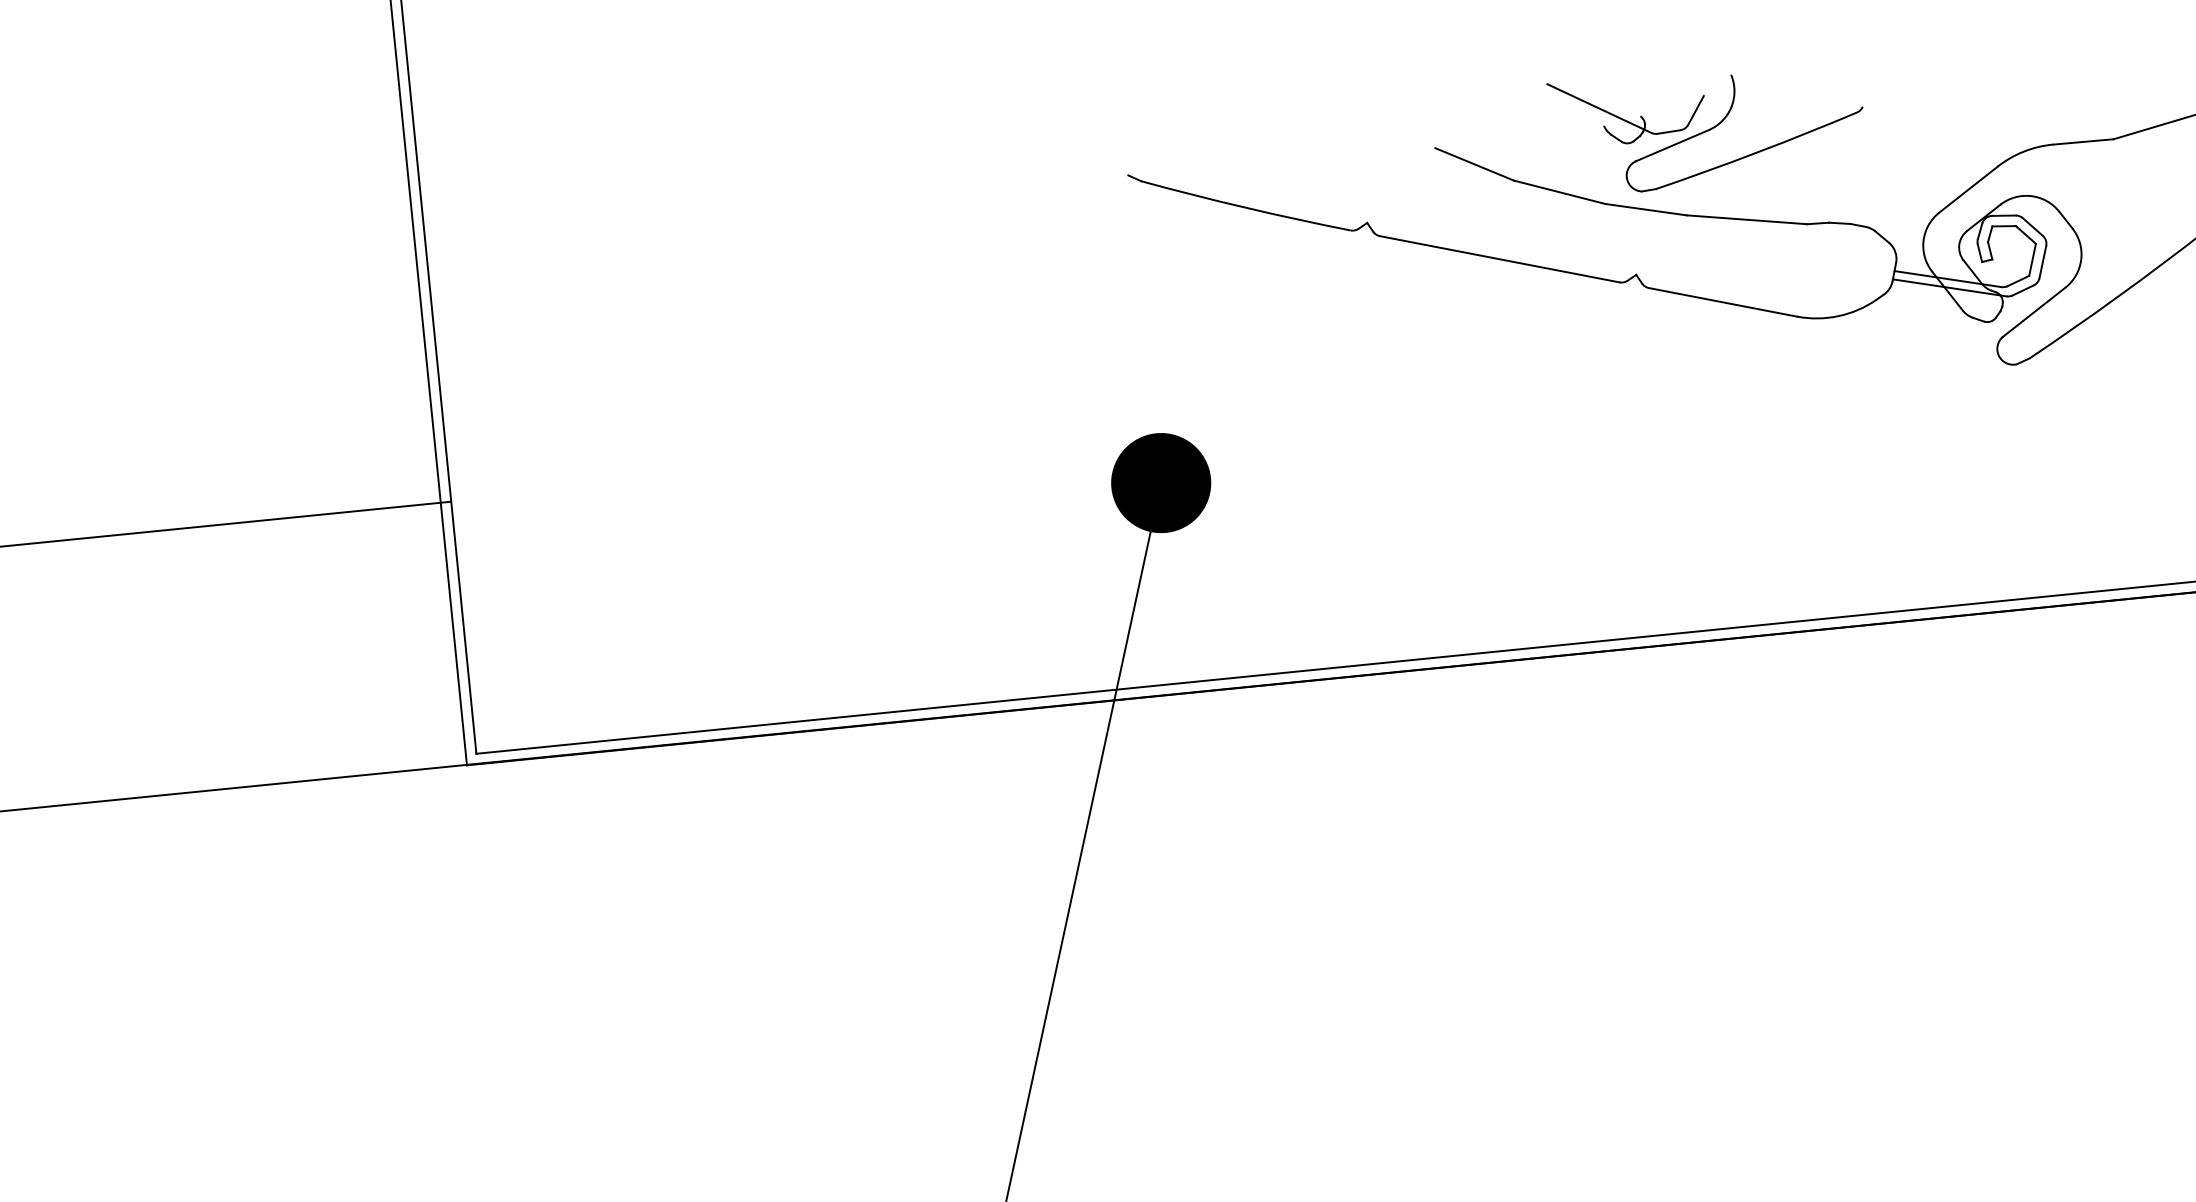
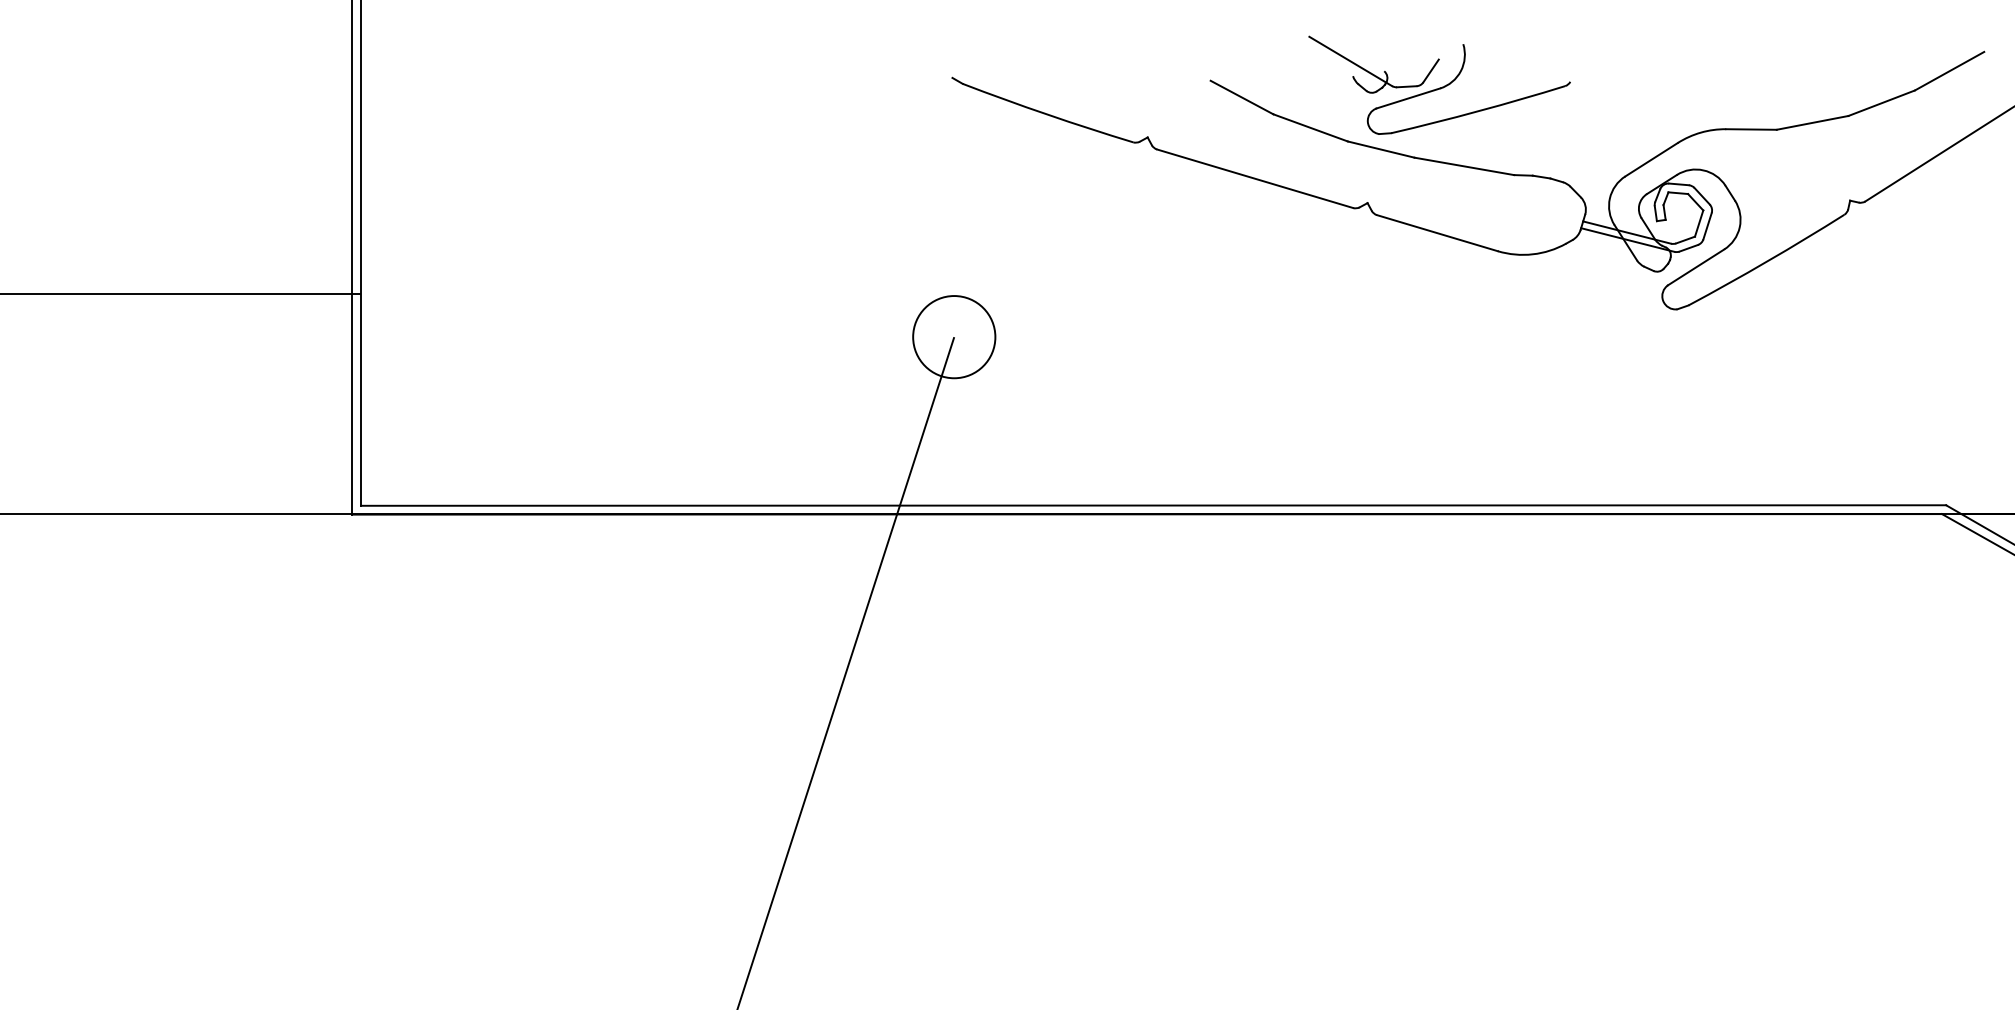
fill: (1161, 483) -> (954, 337), removed

